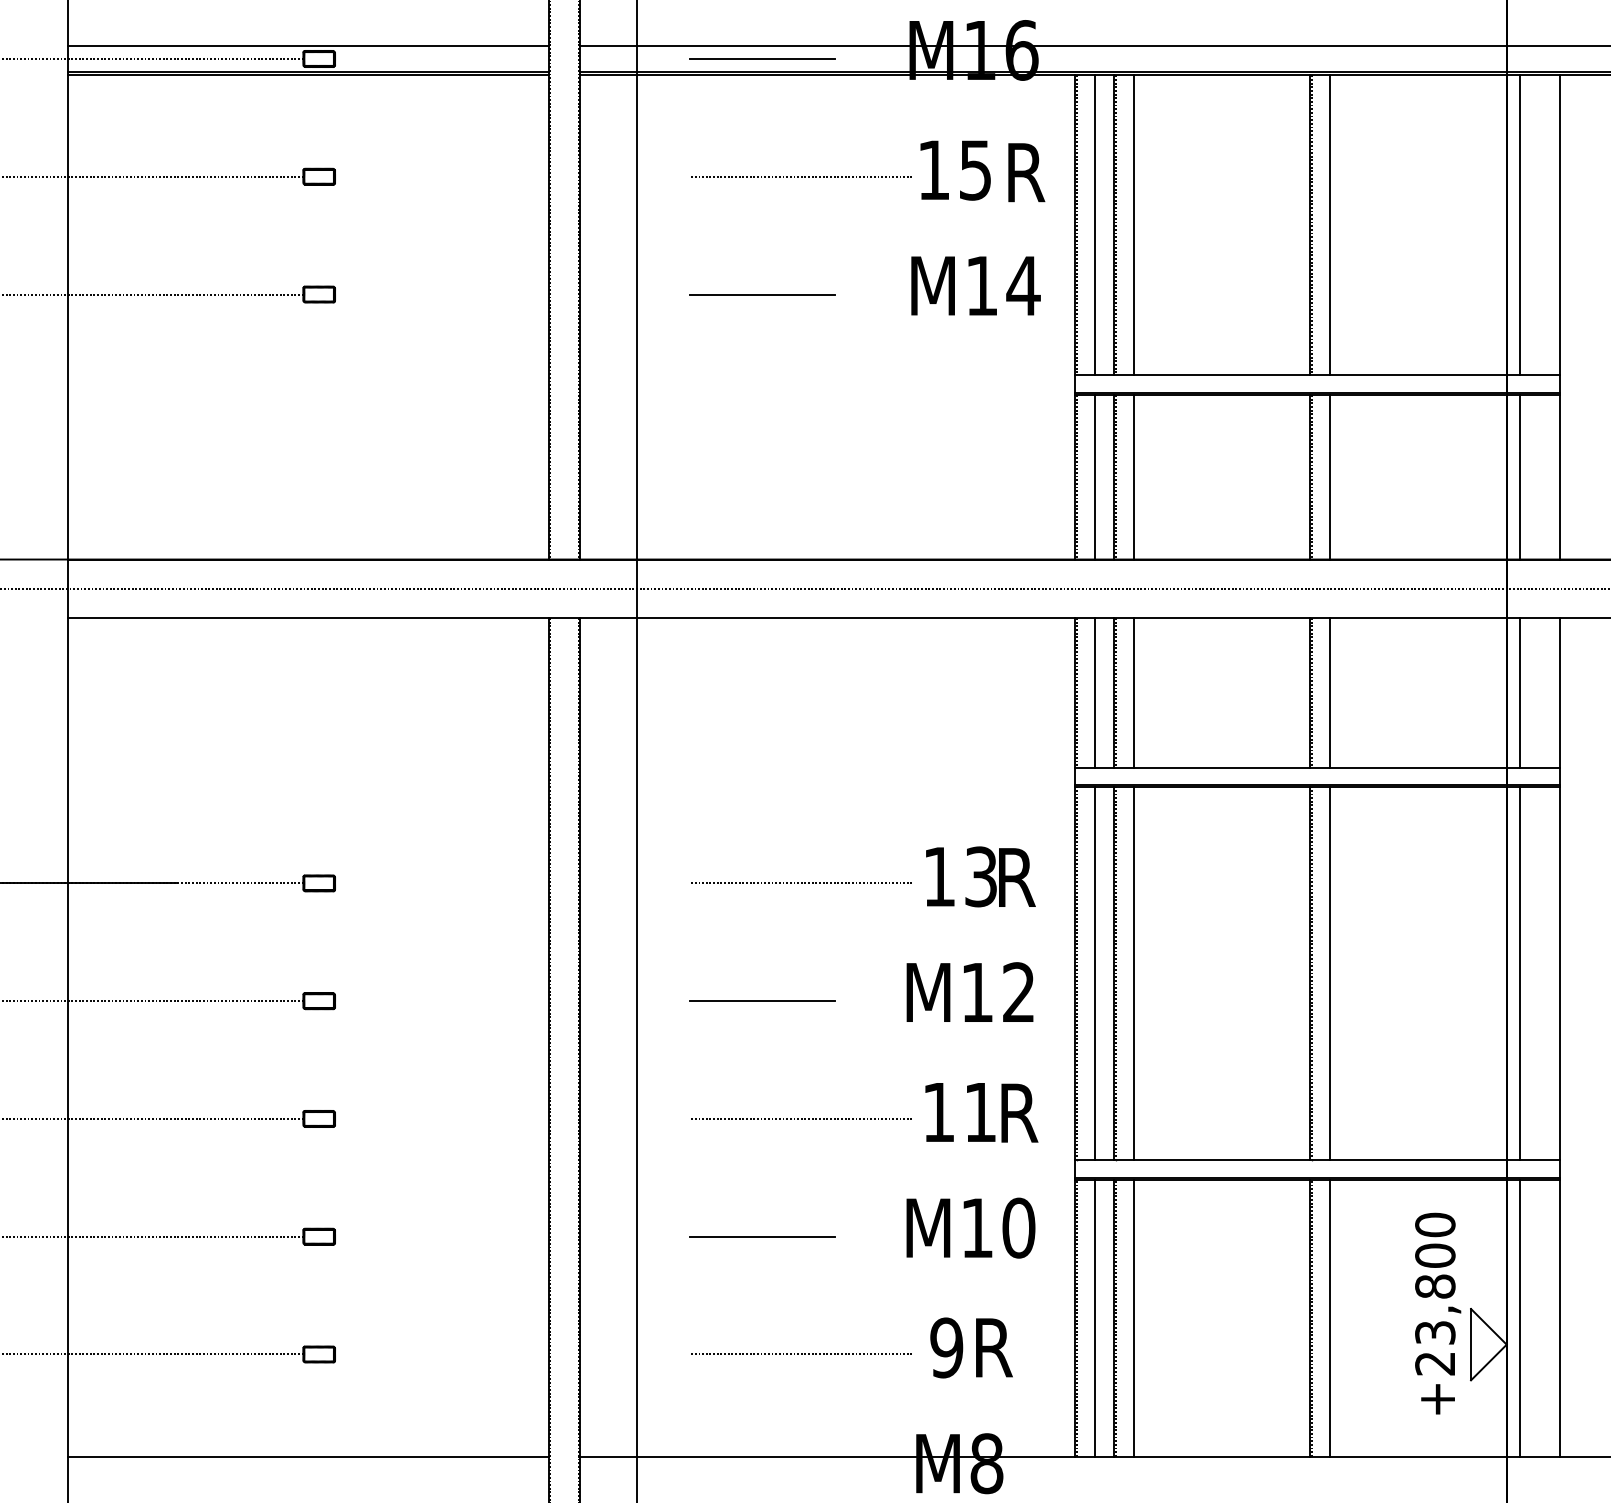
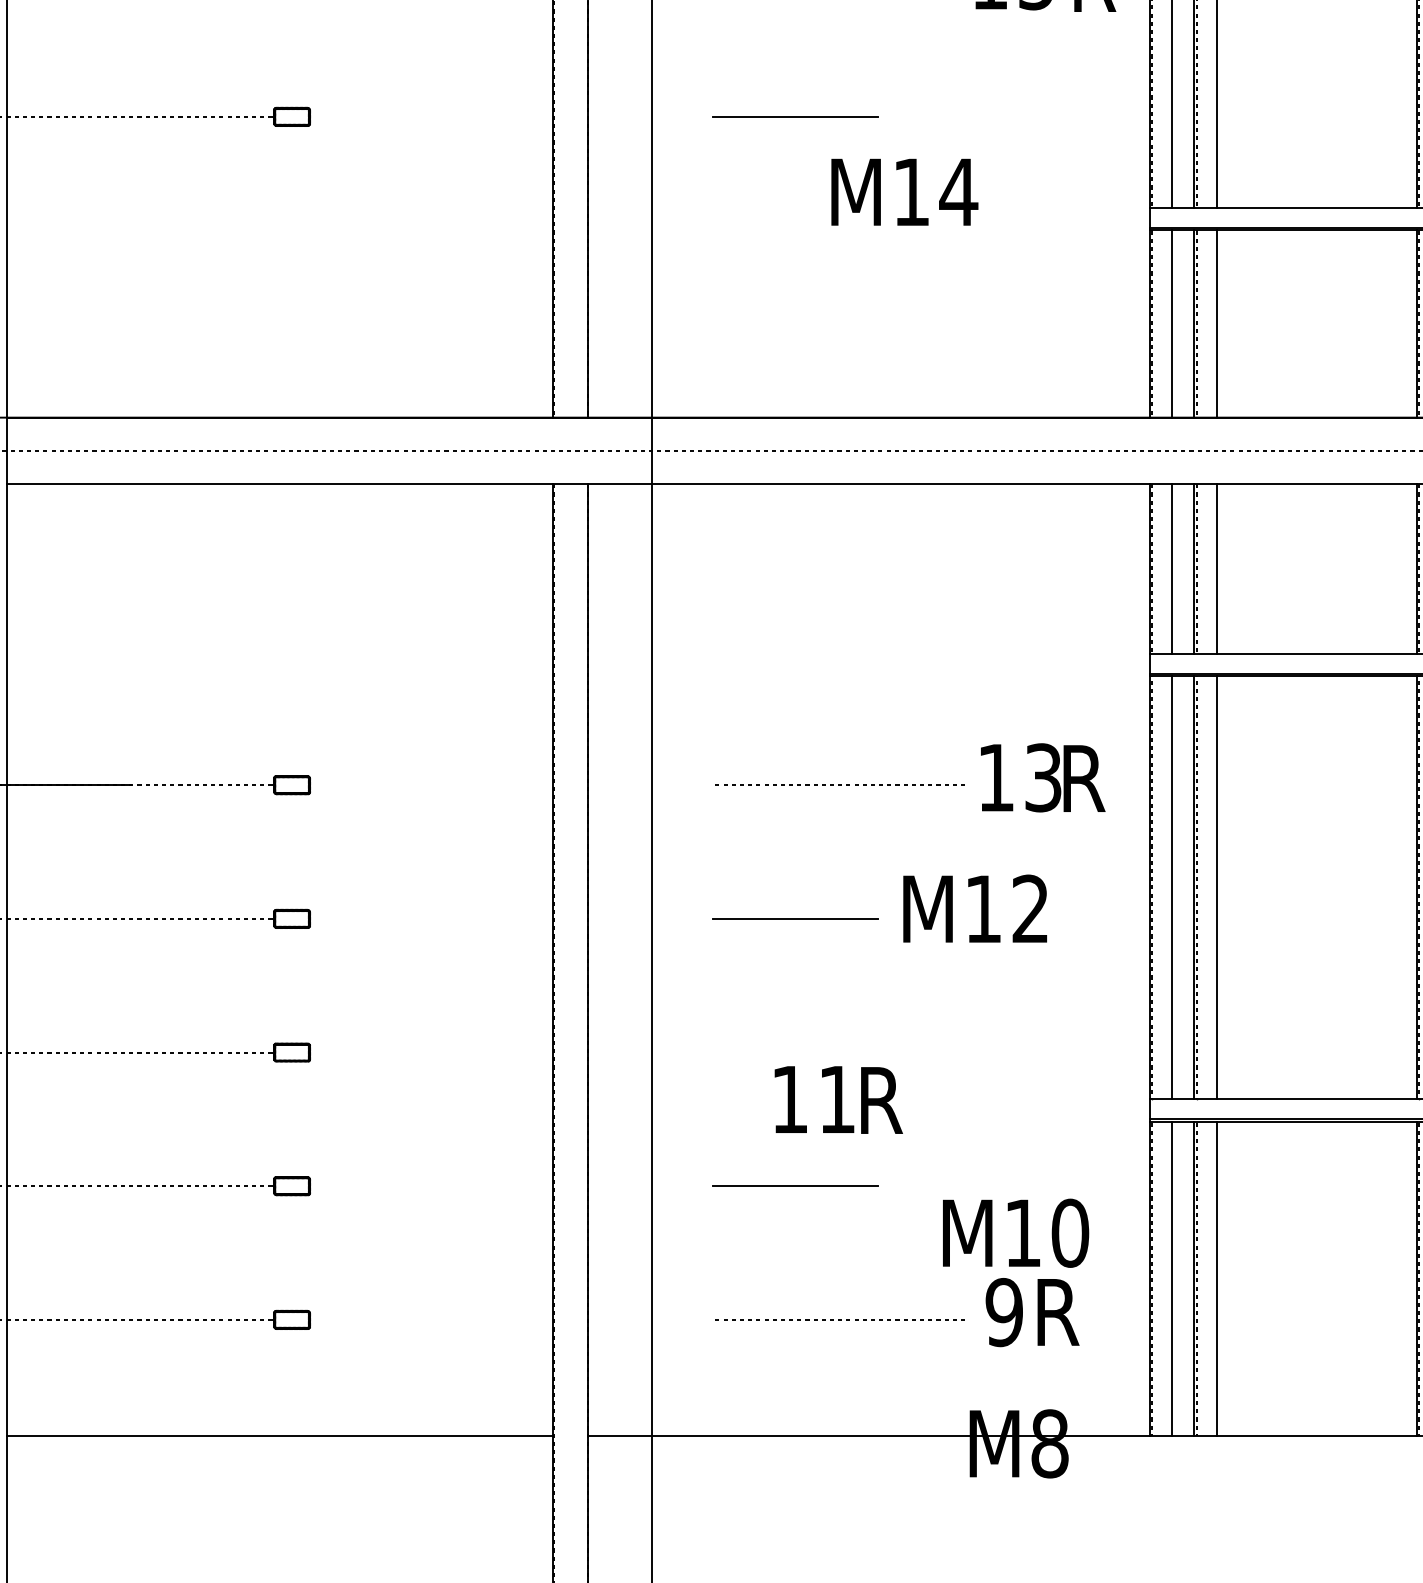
text: (975, 285) -> (904, 191), moved
text: (969, 991) -> (974, 907), moved
text: (981, 1112) -> (838, 1099), moved
line: (801, 1118) -> (839, 1052), removed
text: (970, 1227) -> (1015, 1232), moved

